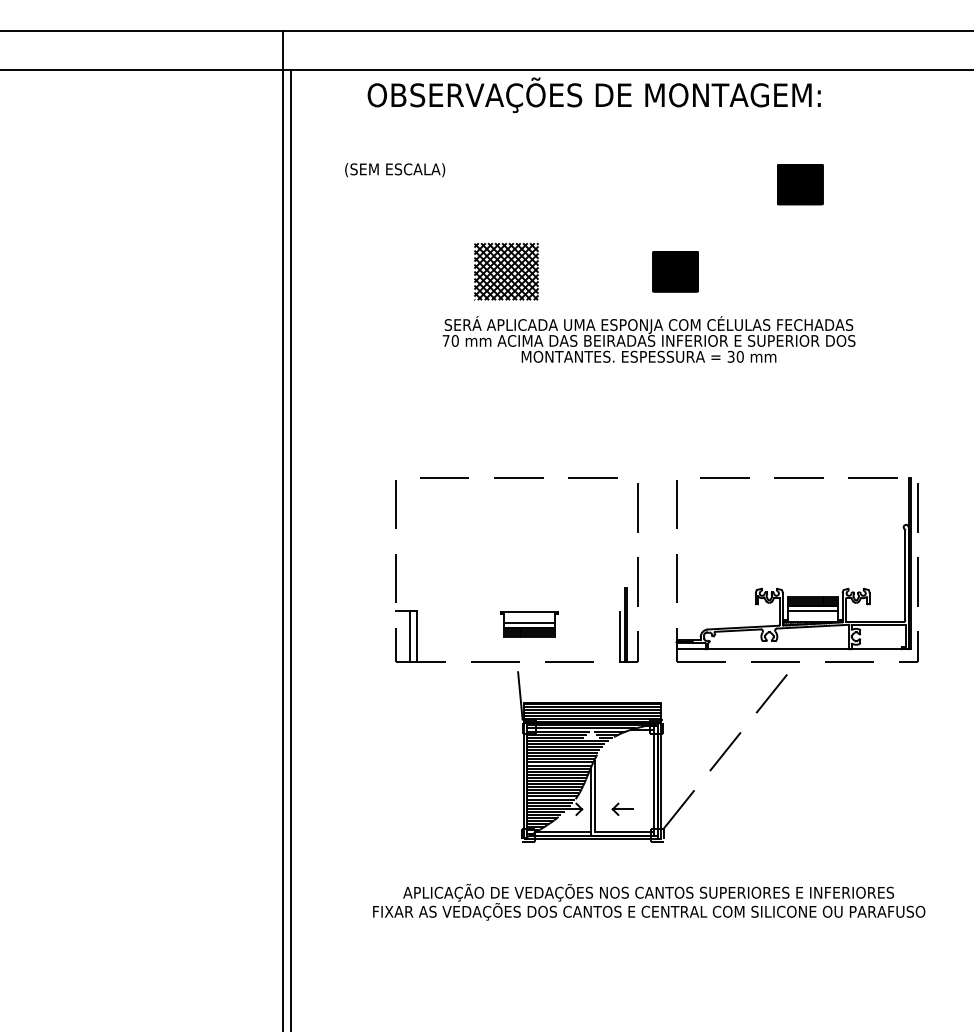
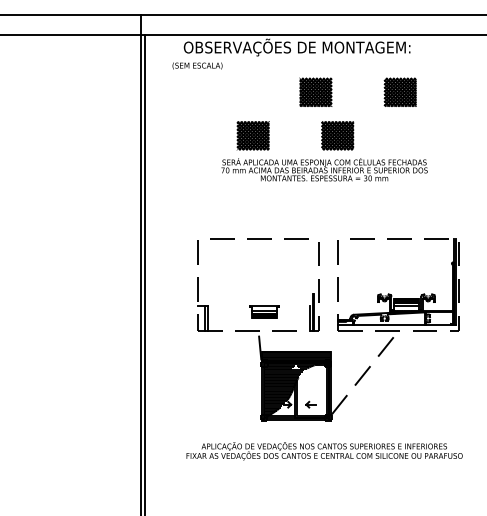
text: (395, 169) -> (197, 65), moved
part: (798, 183) -> (399, 91), size x1.43
hatch: (630, 185) -> (315, 92), added
part: (674, 271) -> (337, 135), size x1.43

